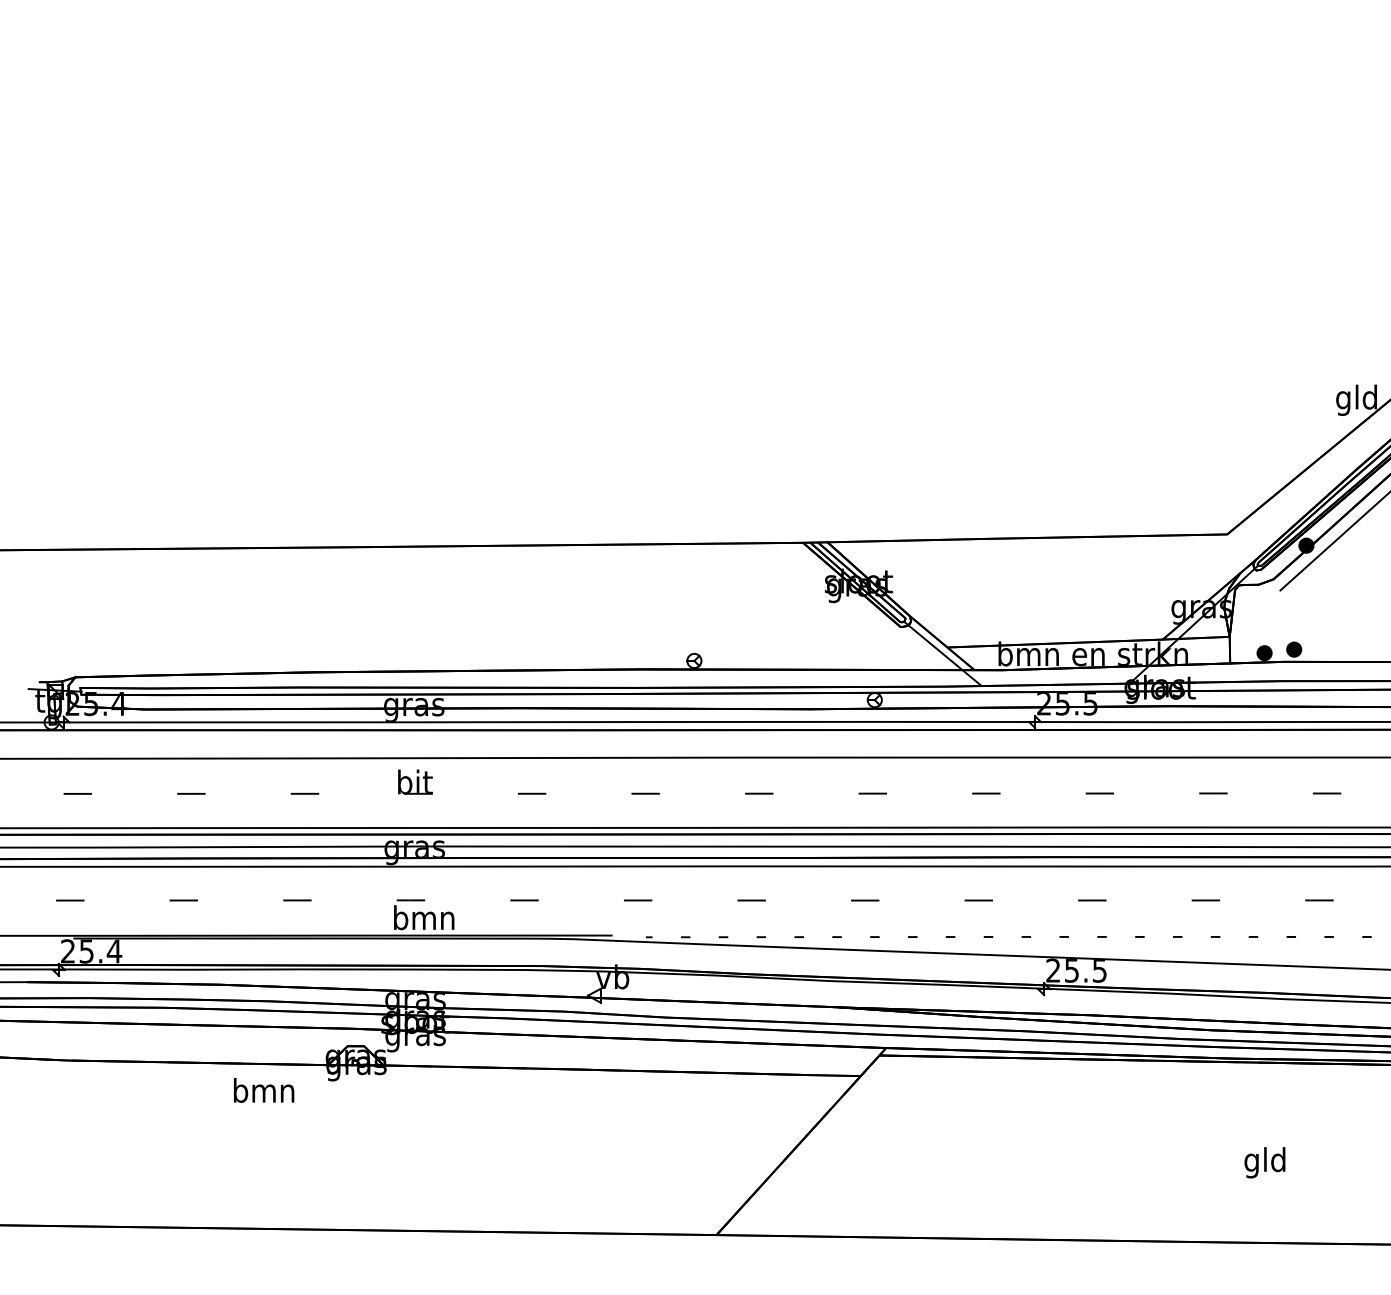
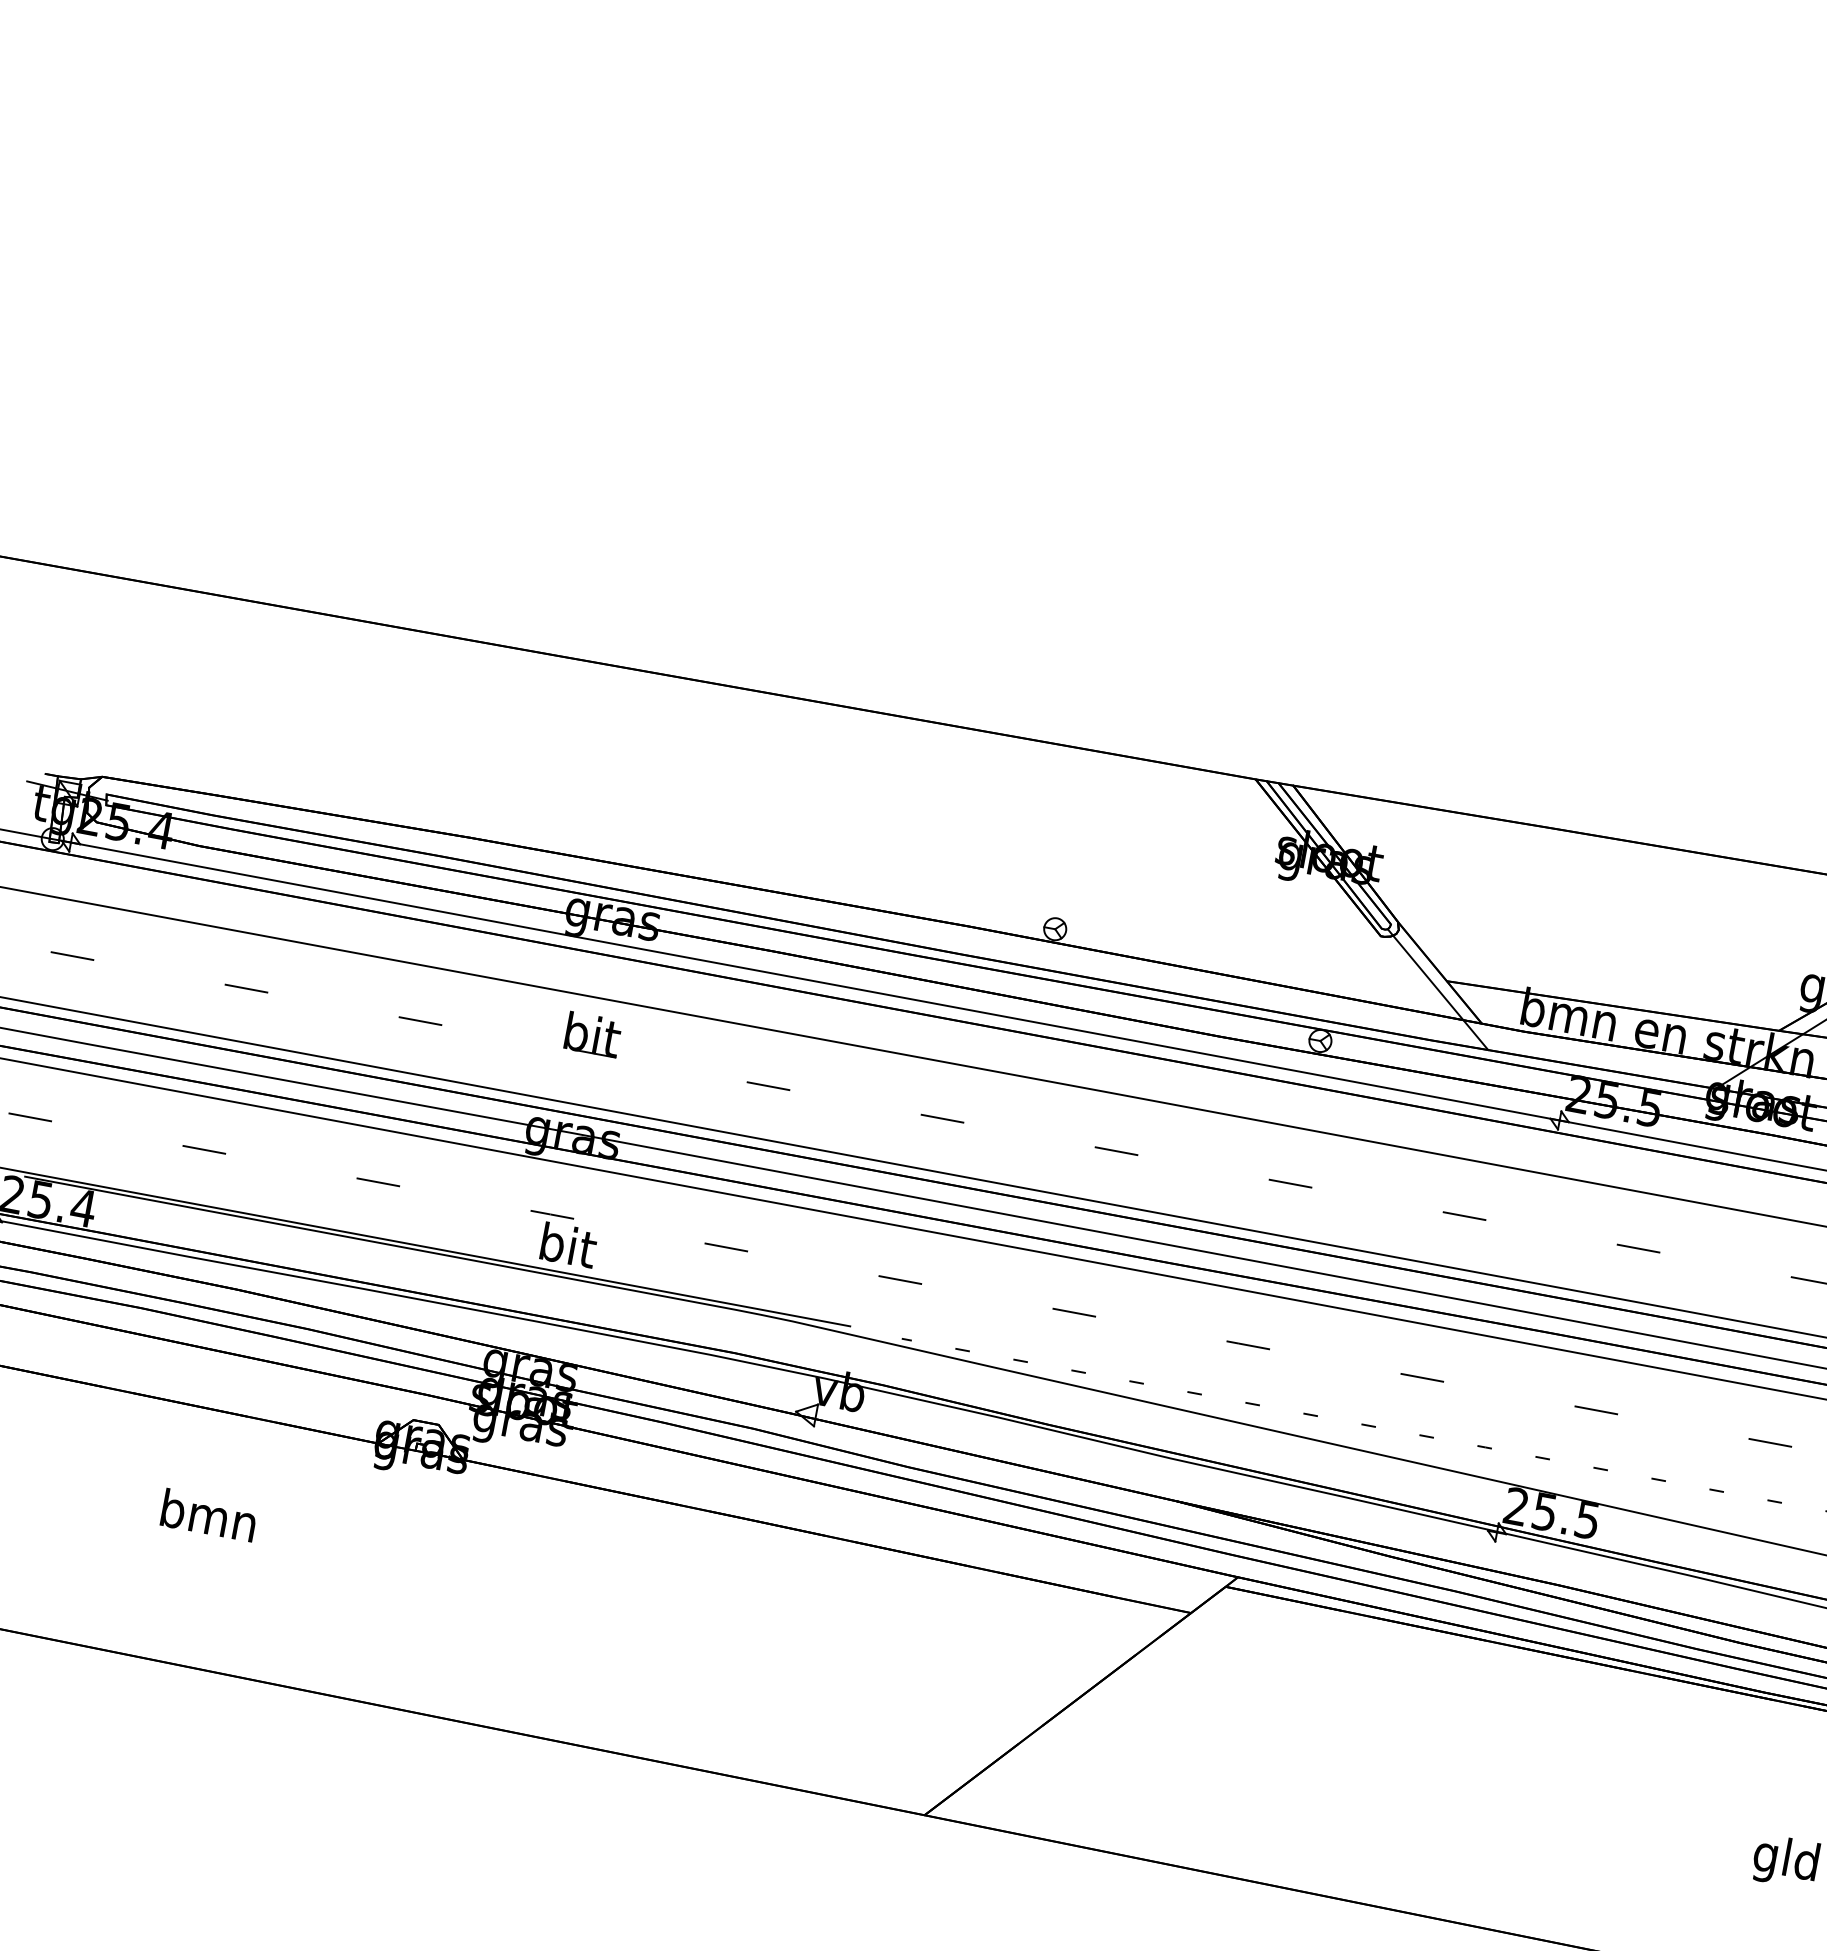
text: (424, 917) -> (568, 1244), bmn -> bit
text: (264, 1090) -> (209, 1515), moved

